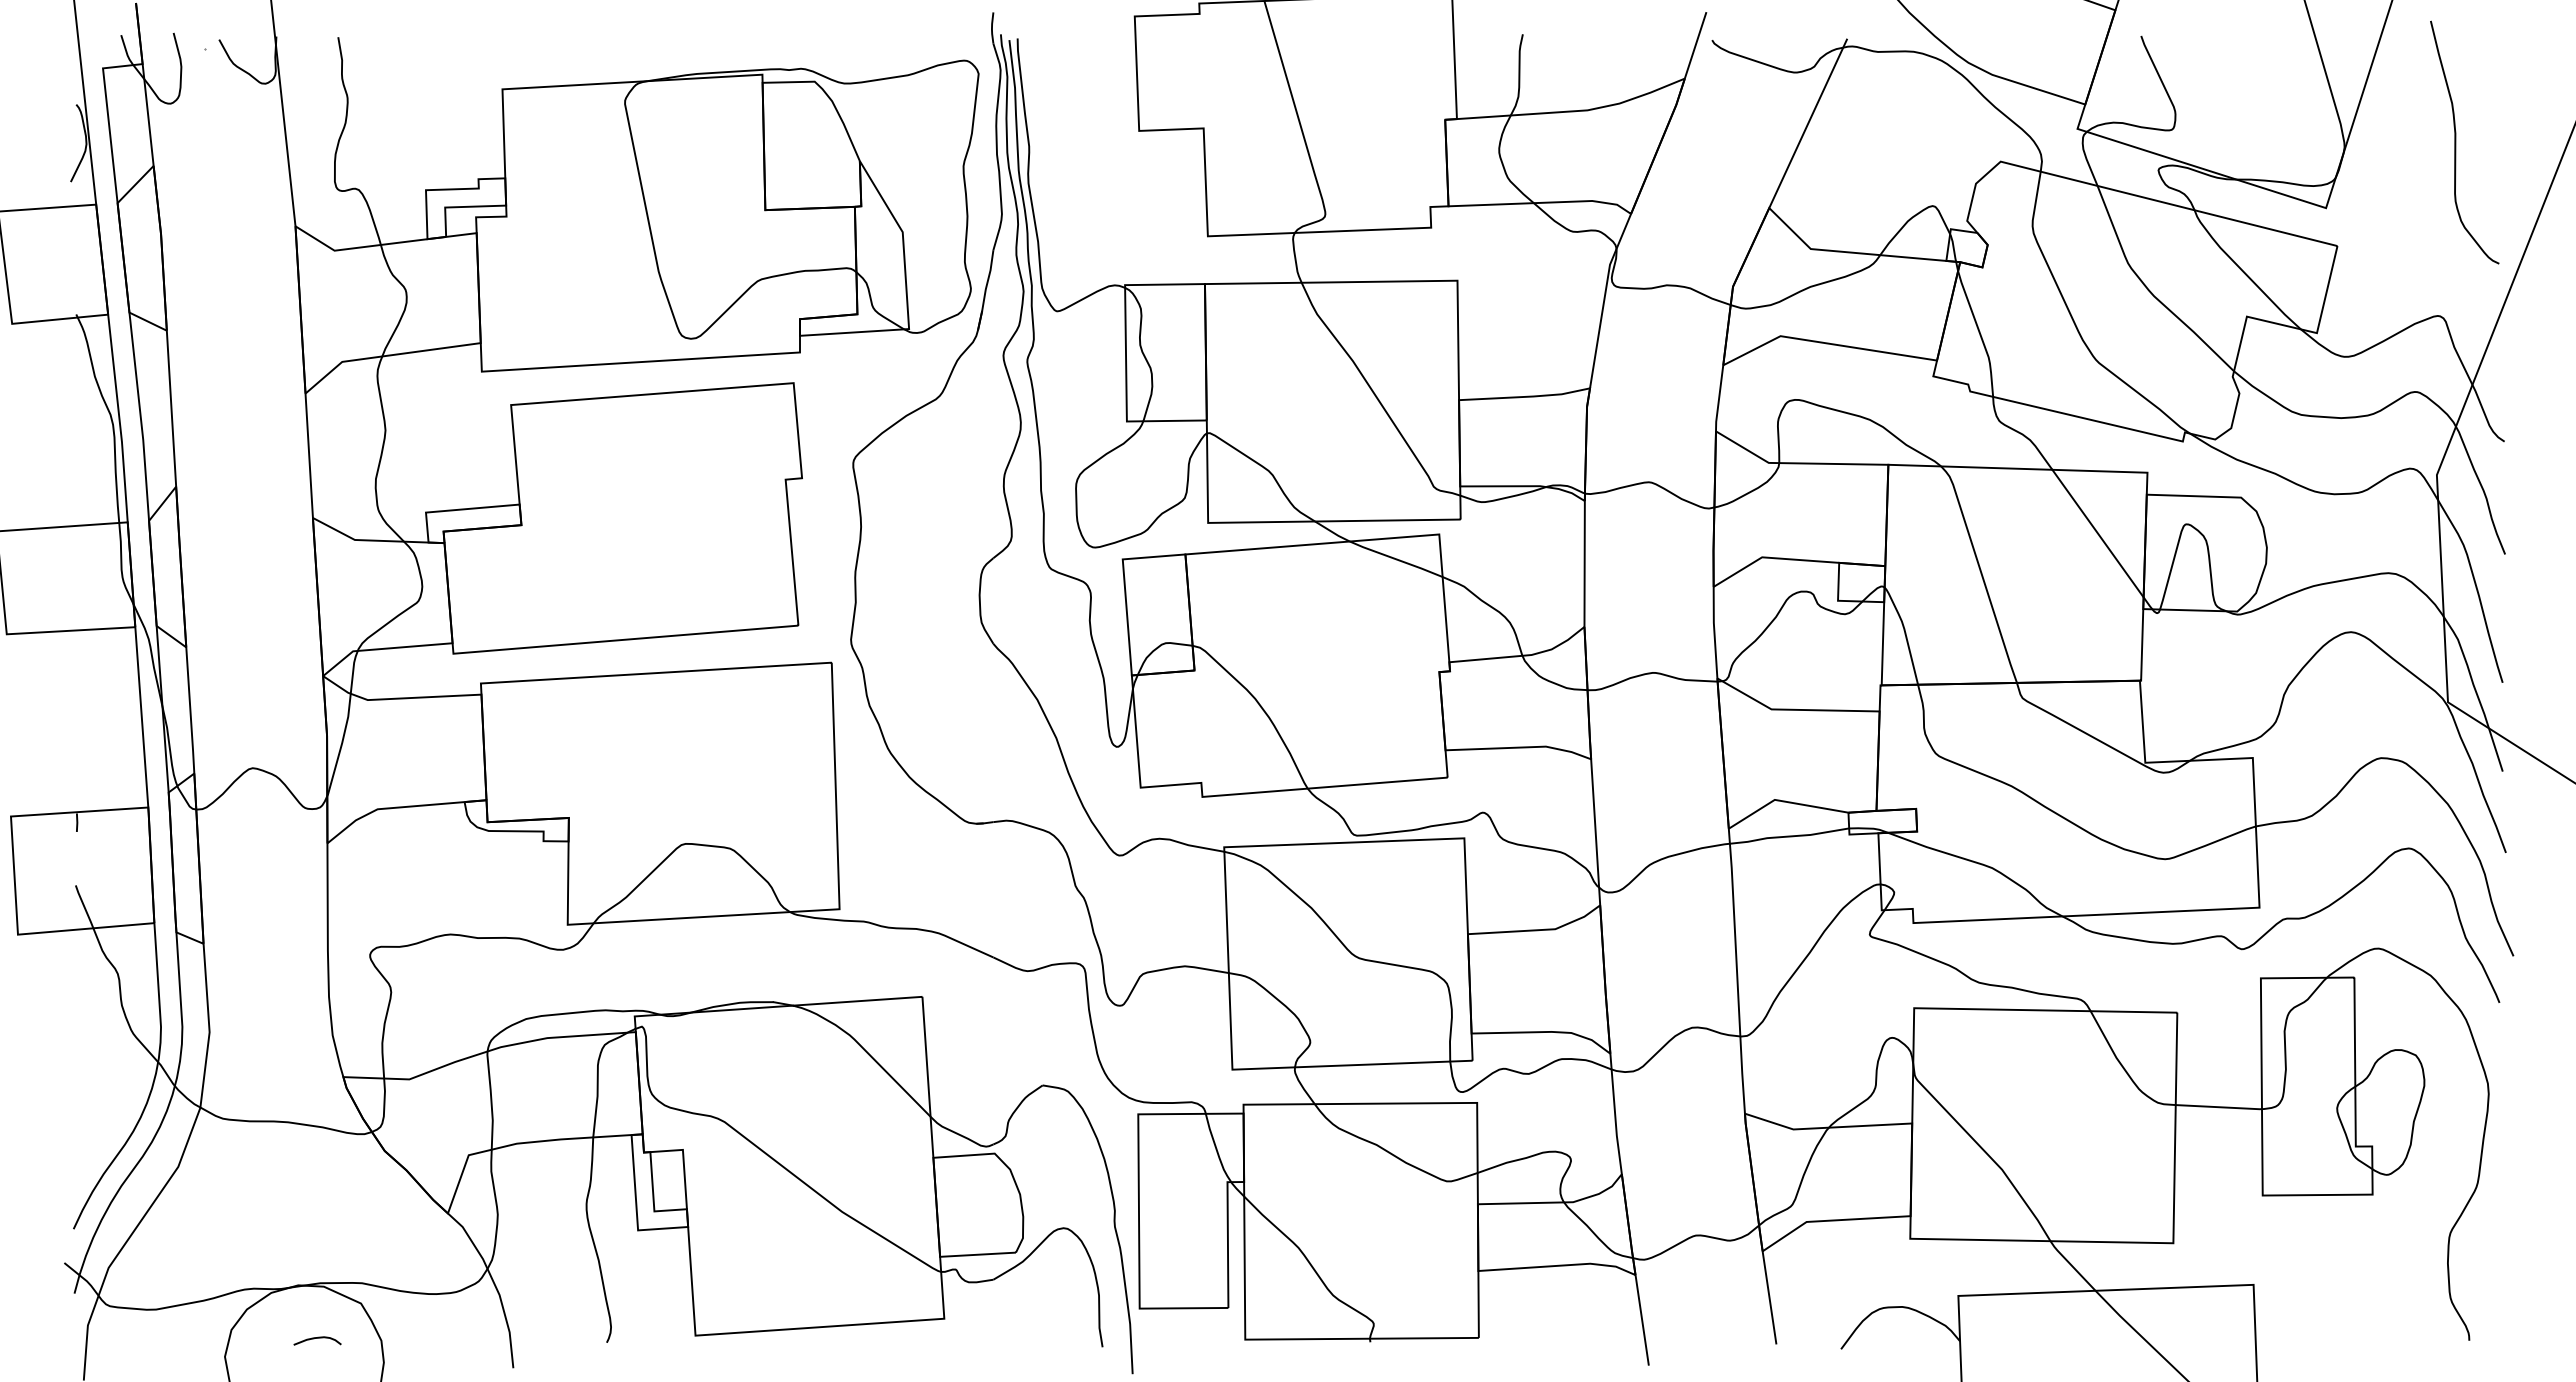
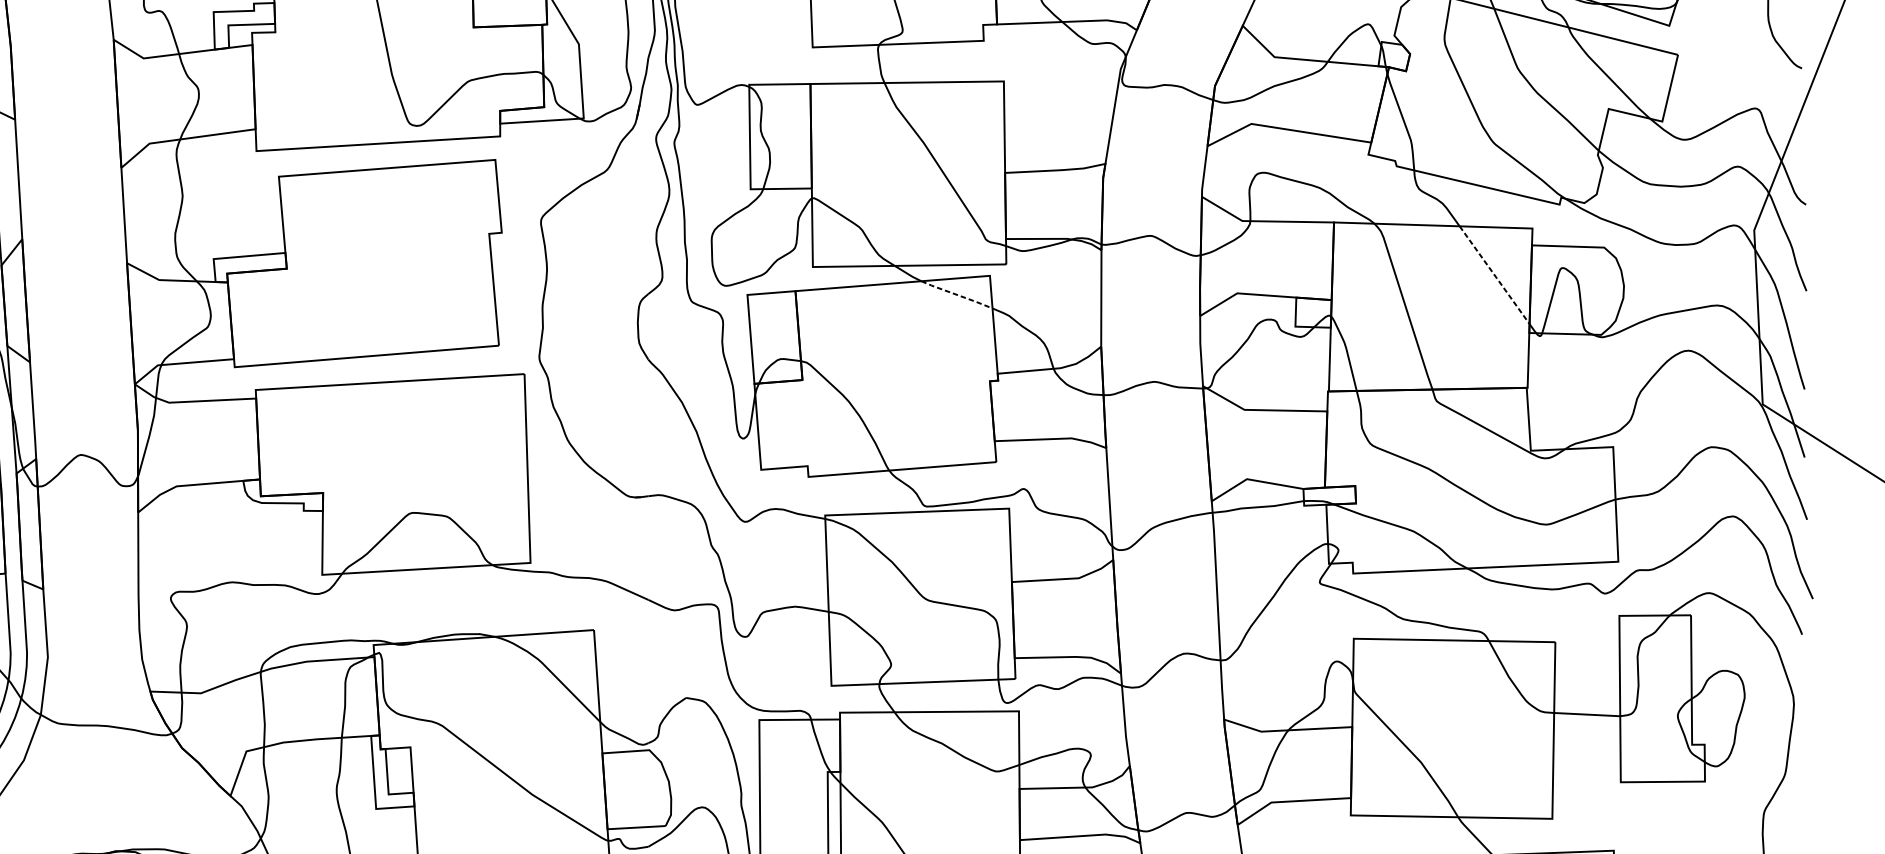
line: (2098, 534) -> (1494, 275), solid -> dashed
line: (1396, 559) -> (957, 295), solid -> dashed

